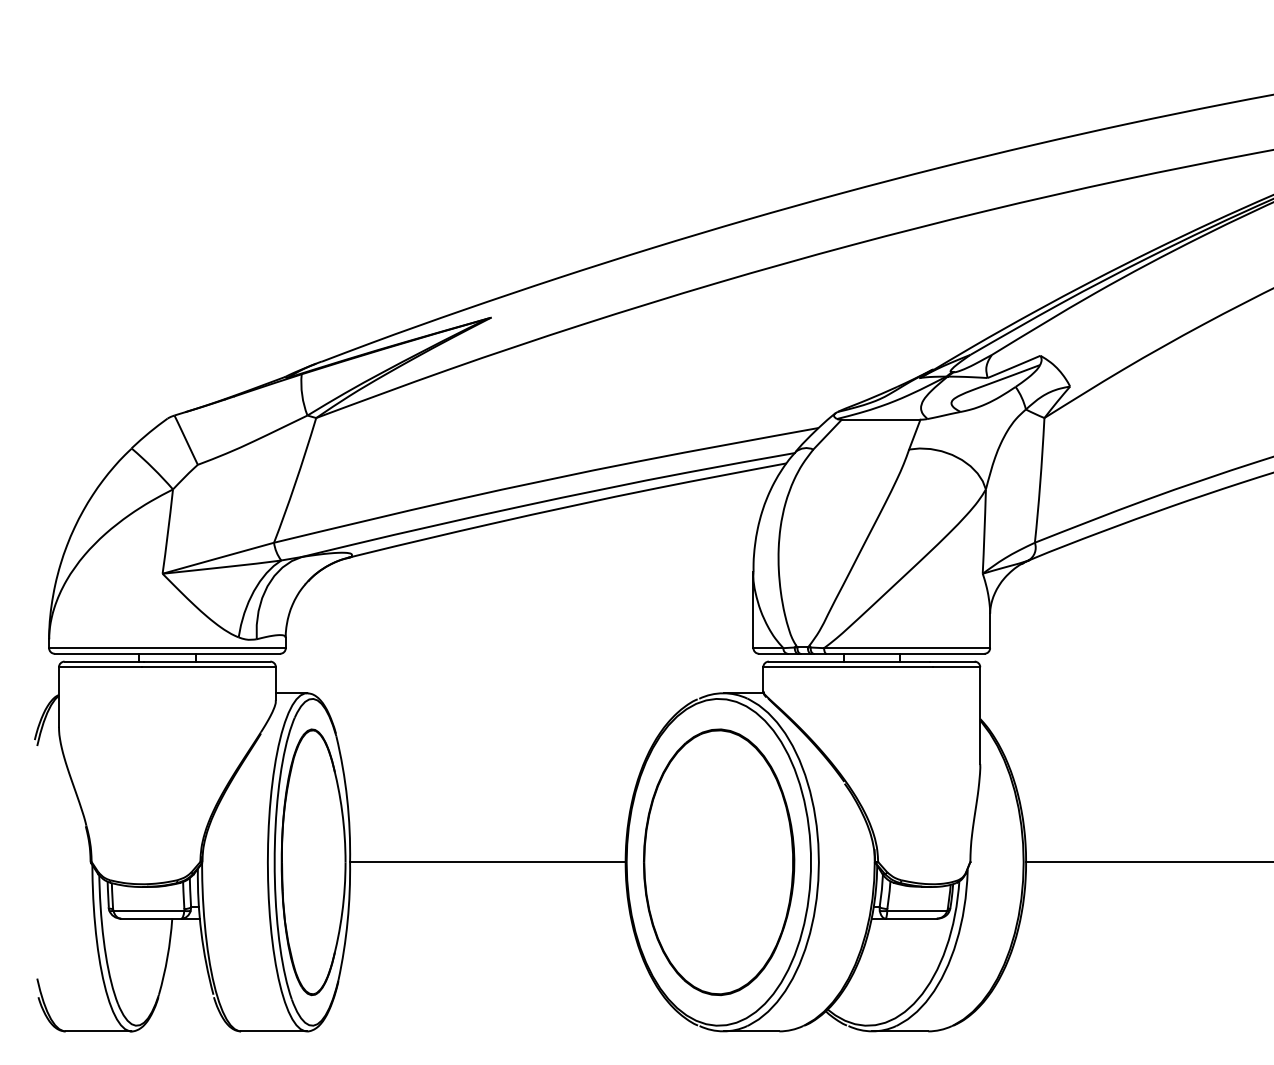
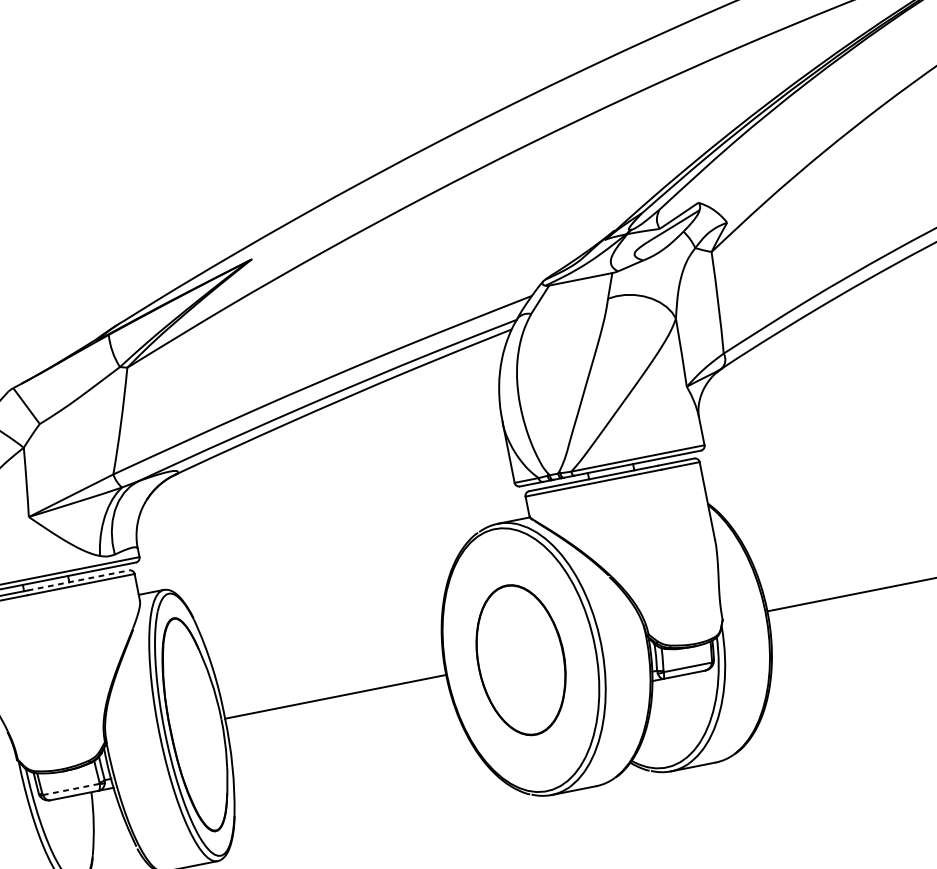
line: (207, 661) -> (78, 580), solid -> dashed
part: (719, 862) -> (521, 660), size x0.7
line: (149, 910) -> (71, 789), solid -> dashed

